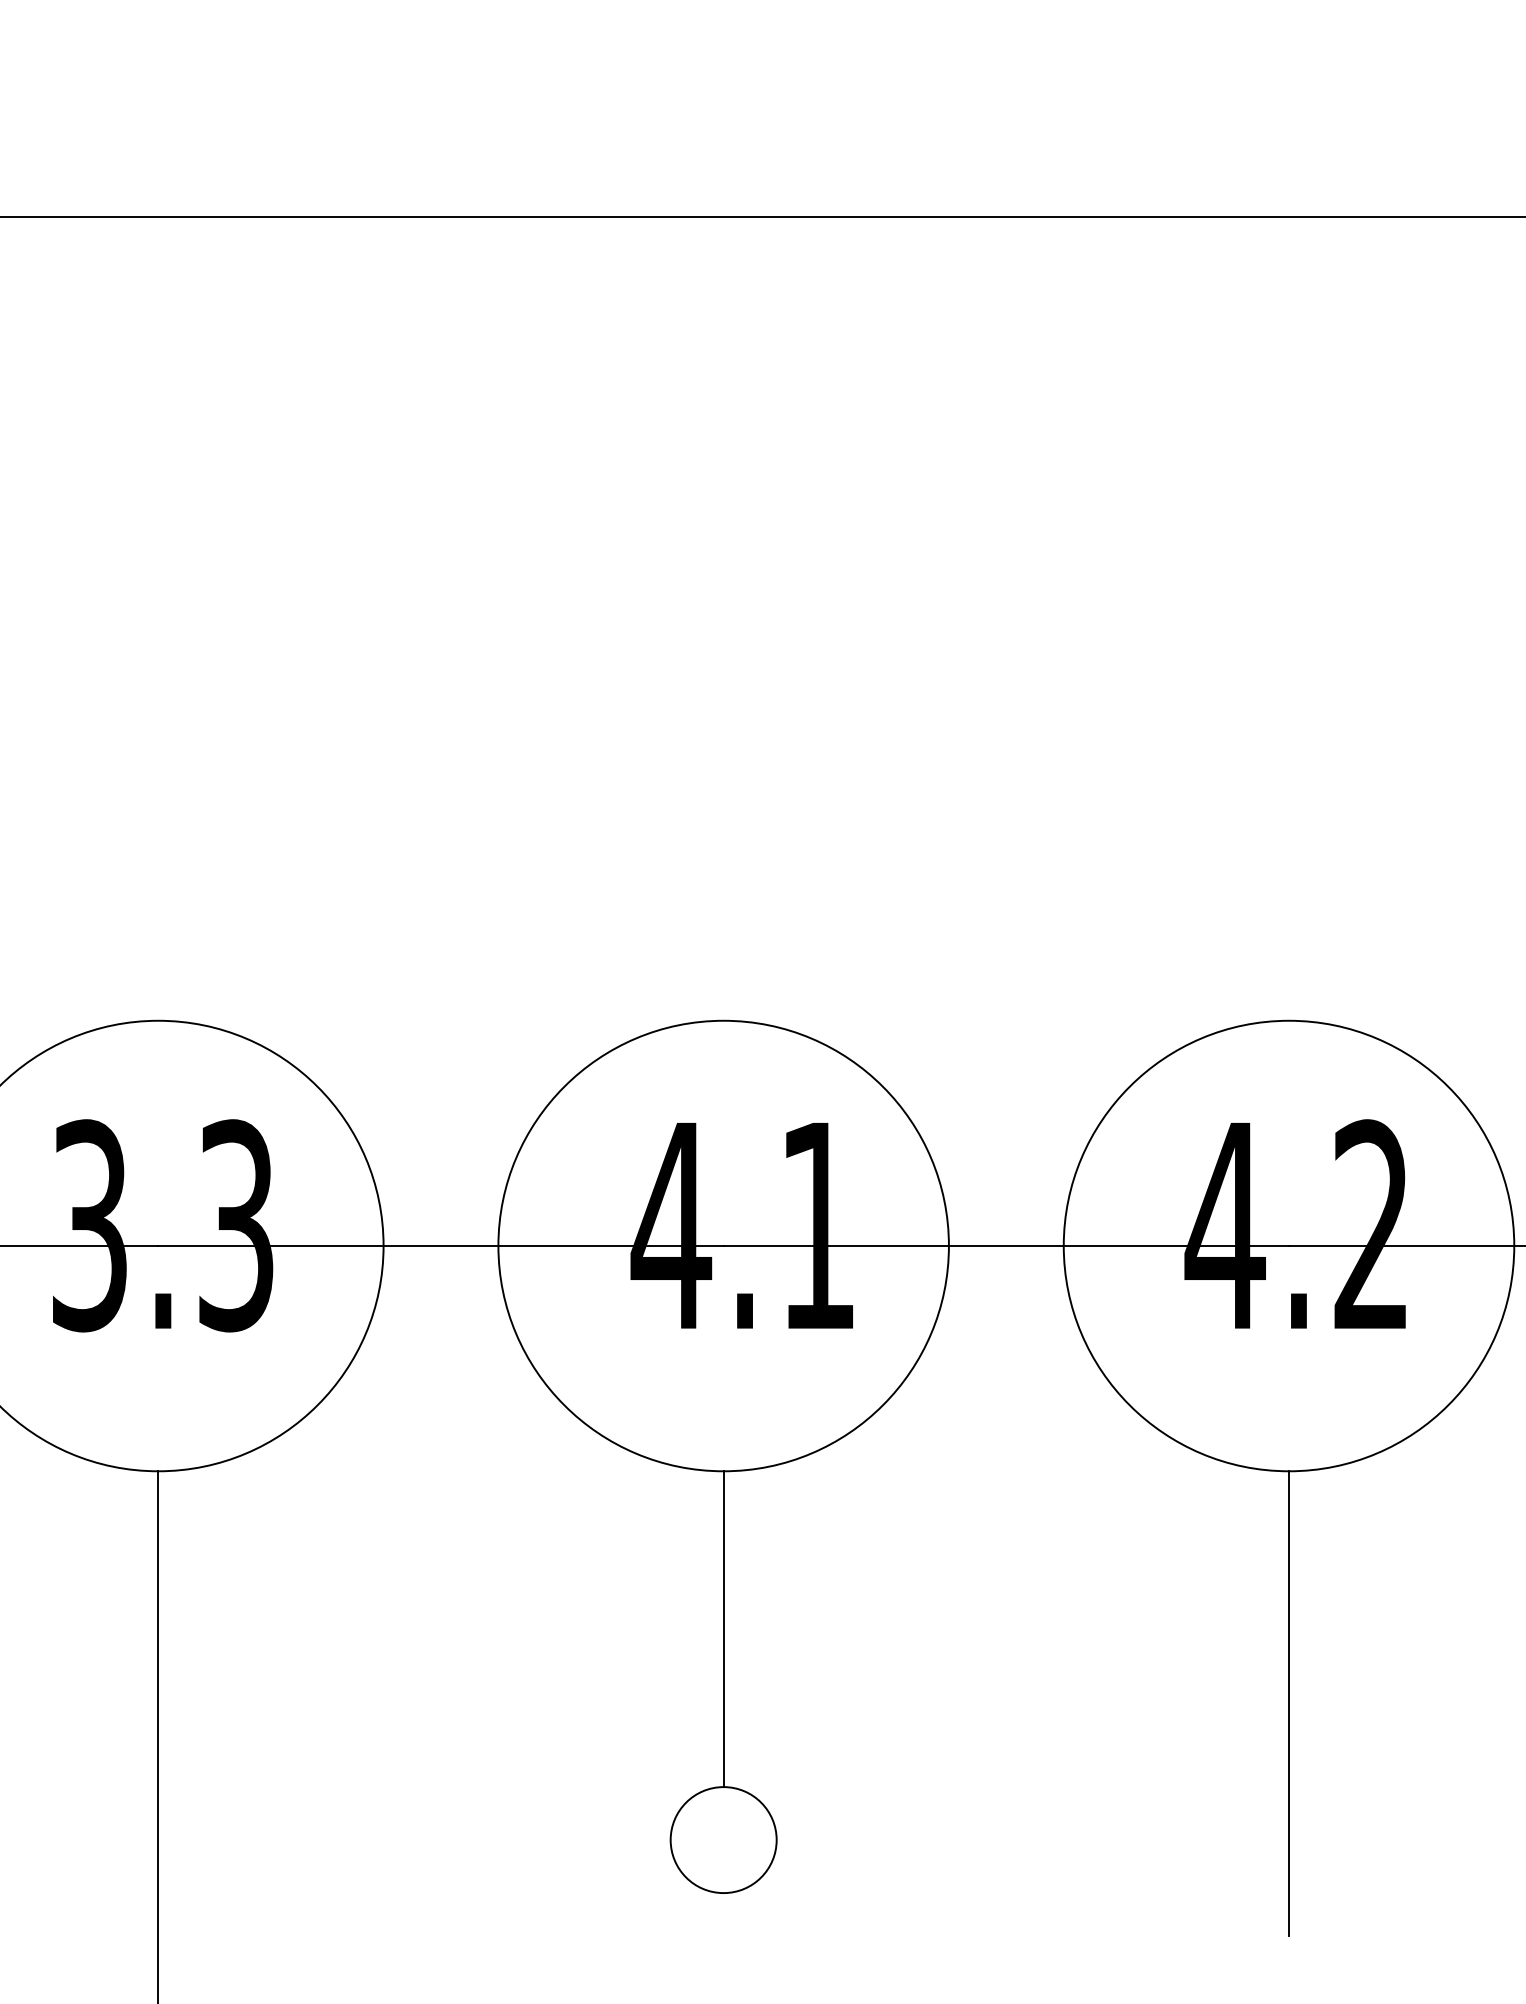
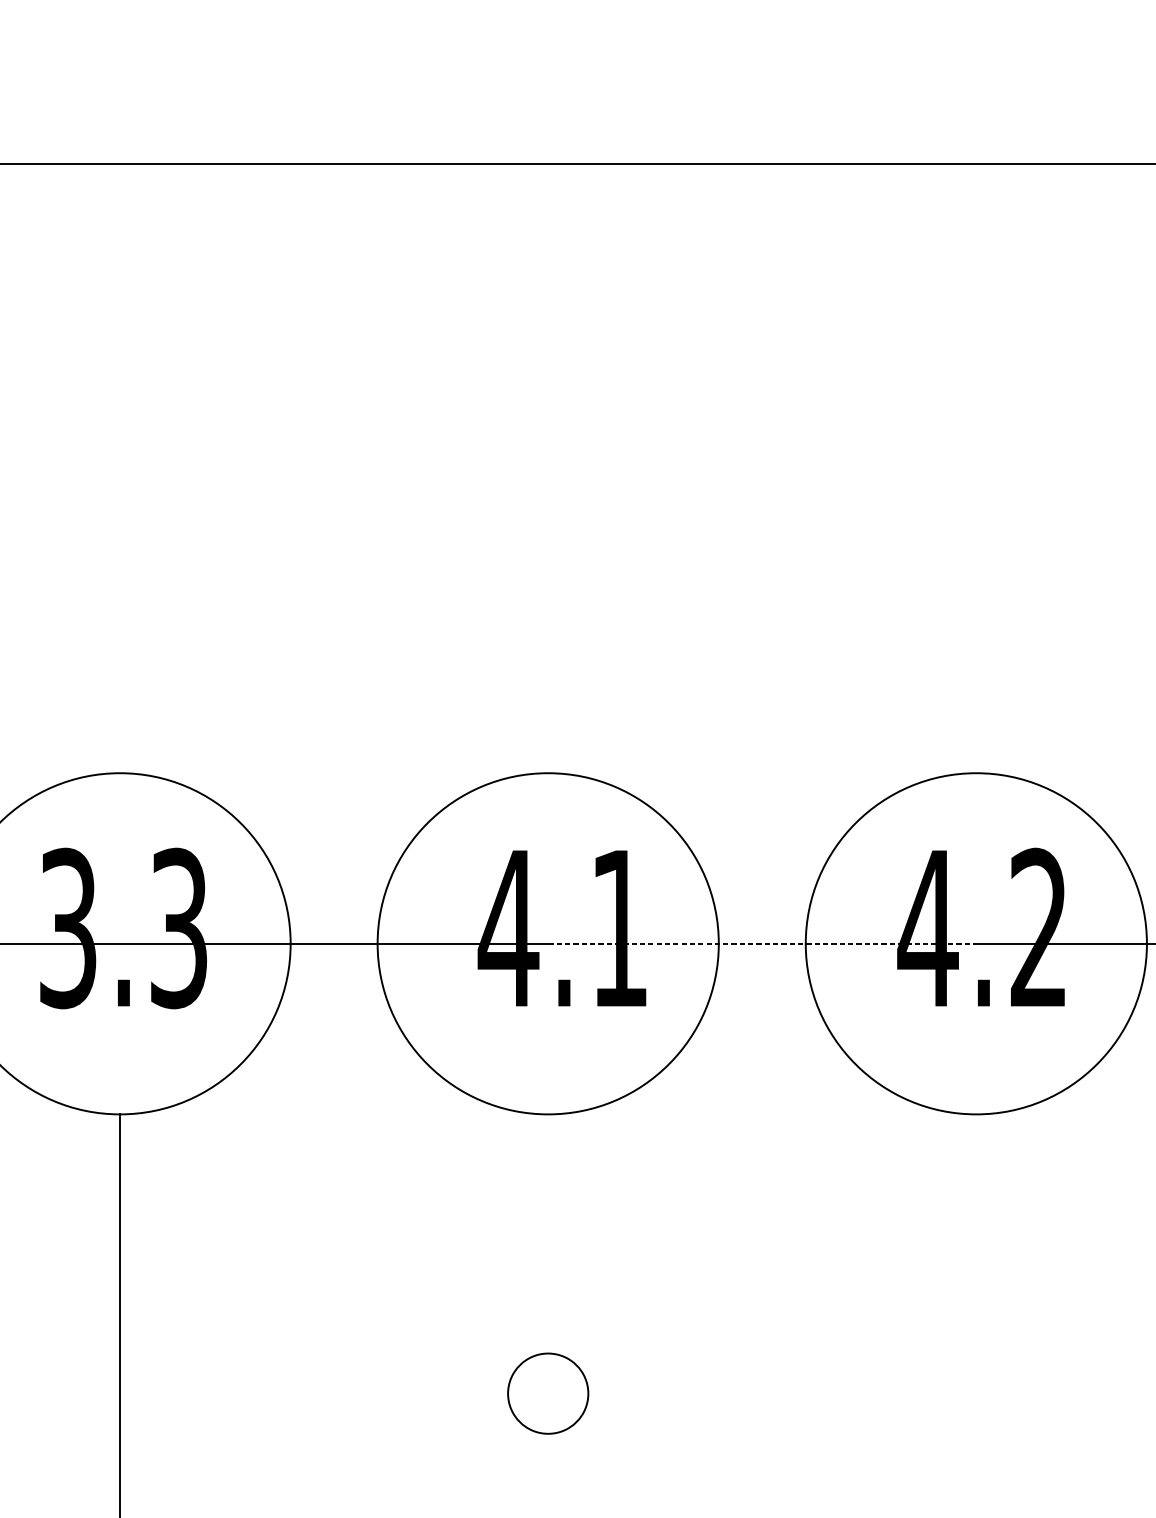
line: (1006, 1246) -> (762, 944), solid -> dashed
line: (723, 1629) -> (548, 1234), removed
line: (1289, 1703) -> (976, 1290), removed

